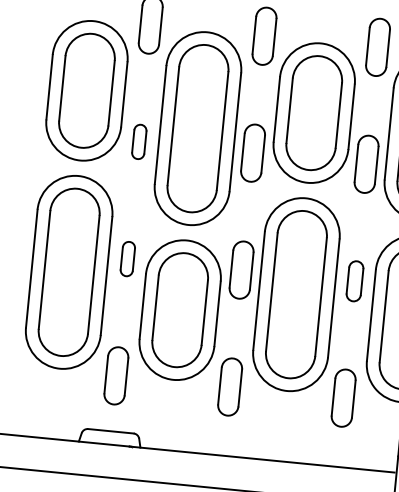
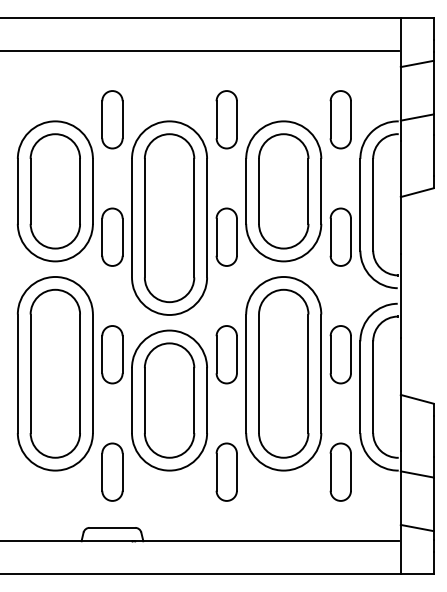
part: (139, 141) -> (112, 236), size x1.67
part: (127, 258) -> (112, 354), size x1.67
part: (354, 280) -> (340, 354), size x1.43

